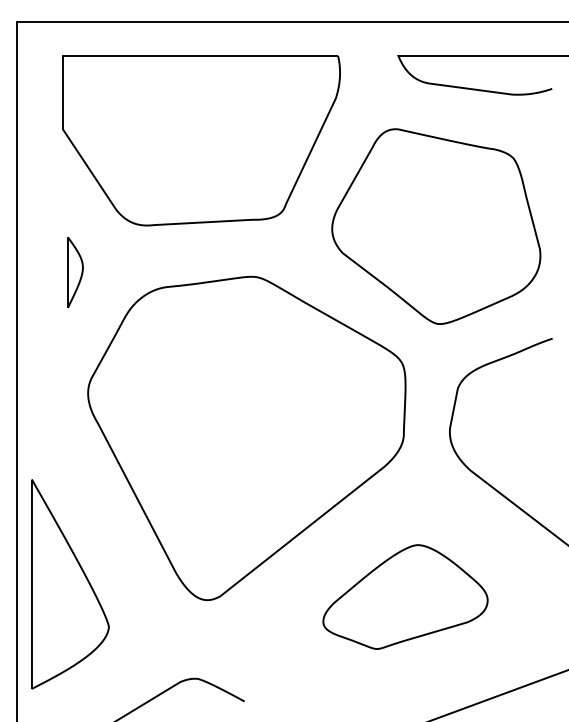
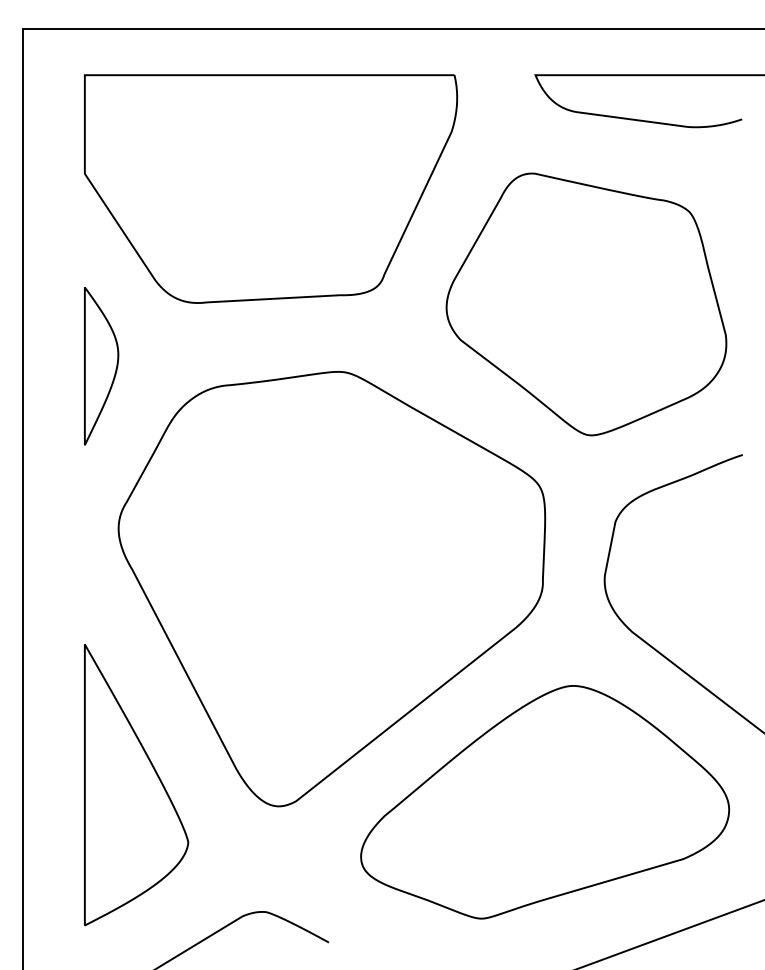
part: (75, 272) -> (101, 366), size x1.67
part: (70, 584) -> (136, 785), moved
part: (405, 596) -> (545, 801), size x1.67

